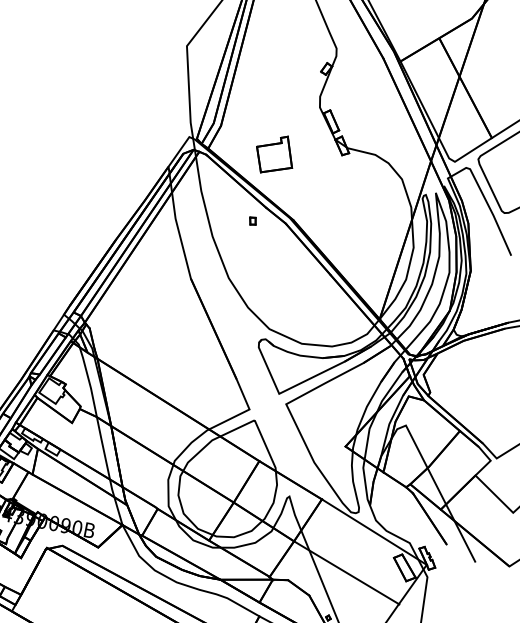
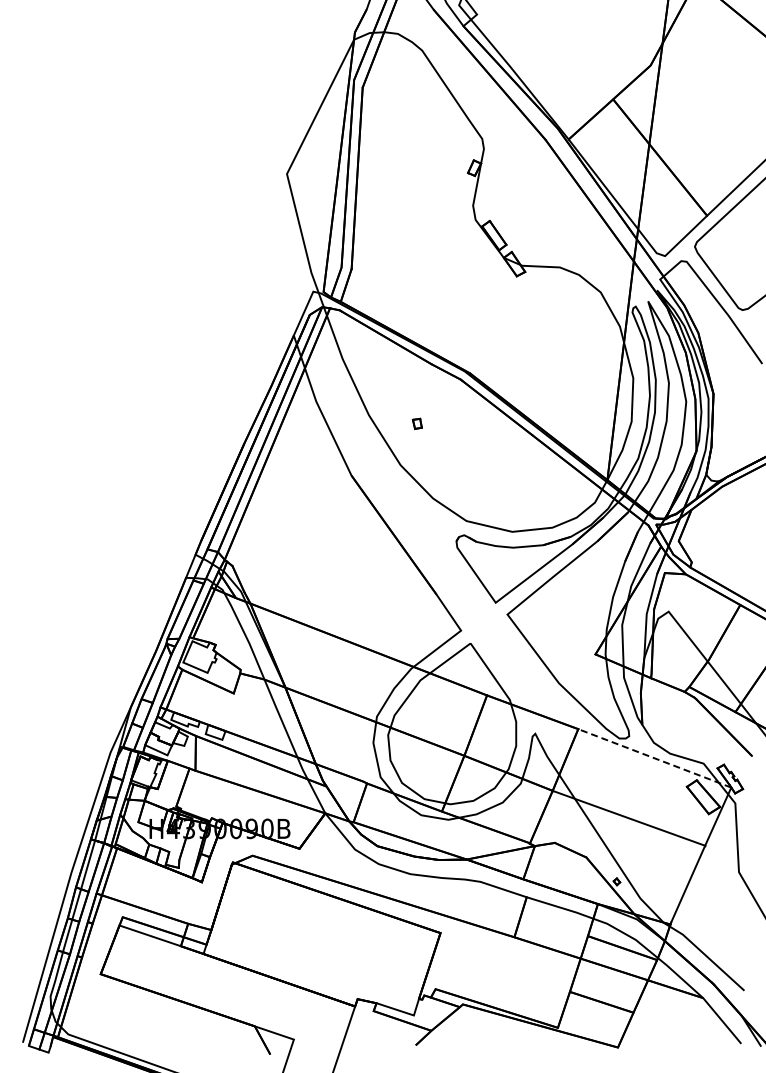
part: (274, 154) -> (428, 292), removed
part: (252, 220) -> (416, 423), moved
line: (374, 532) -> (654, 758), solid -> dashed

